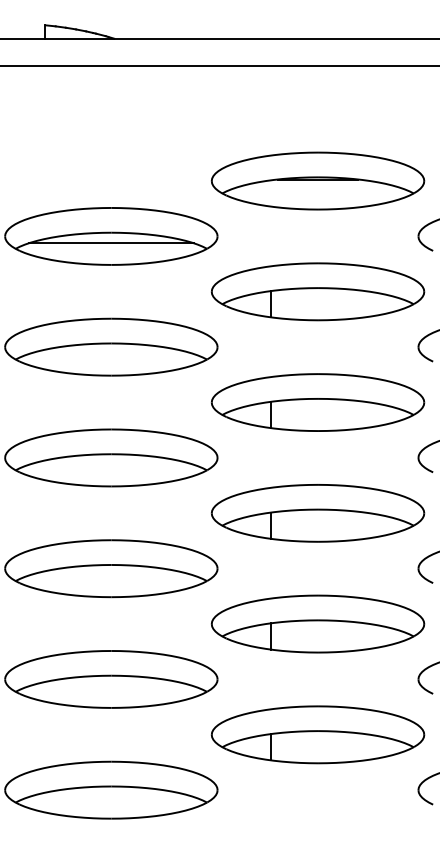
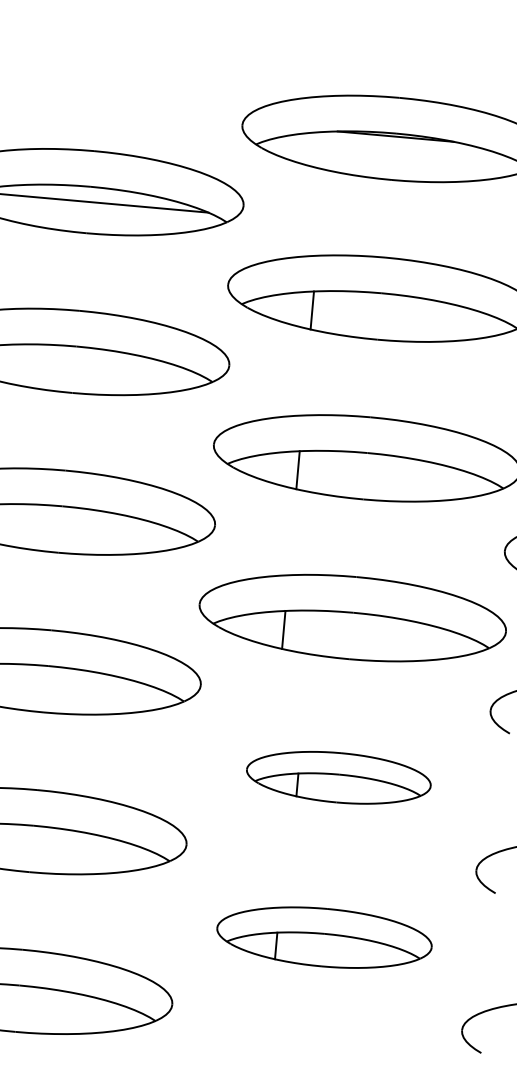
part: (318, 623) -> (339, 777), size x0.6
part: (318, 734) -> (325, 937), size x0.7

